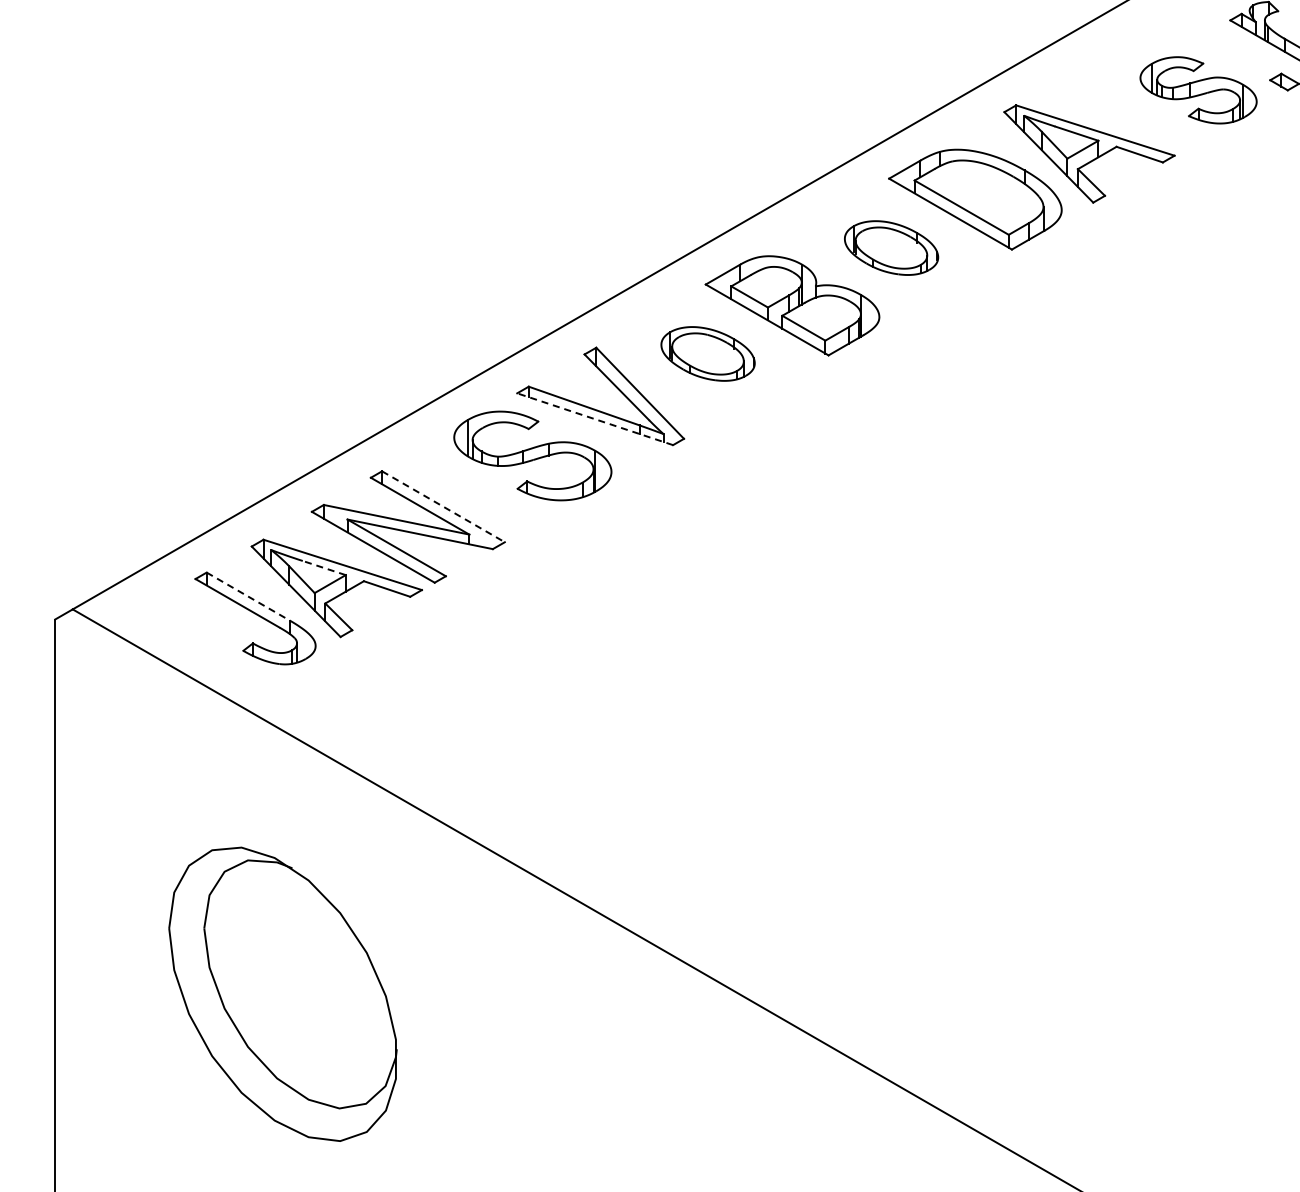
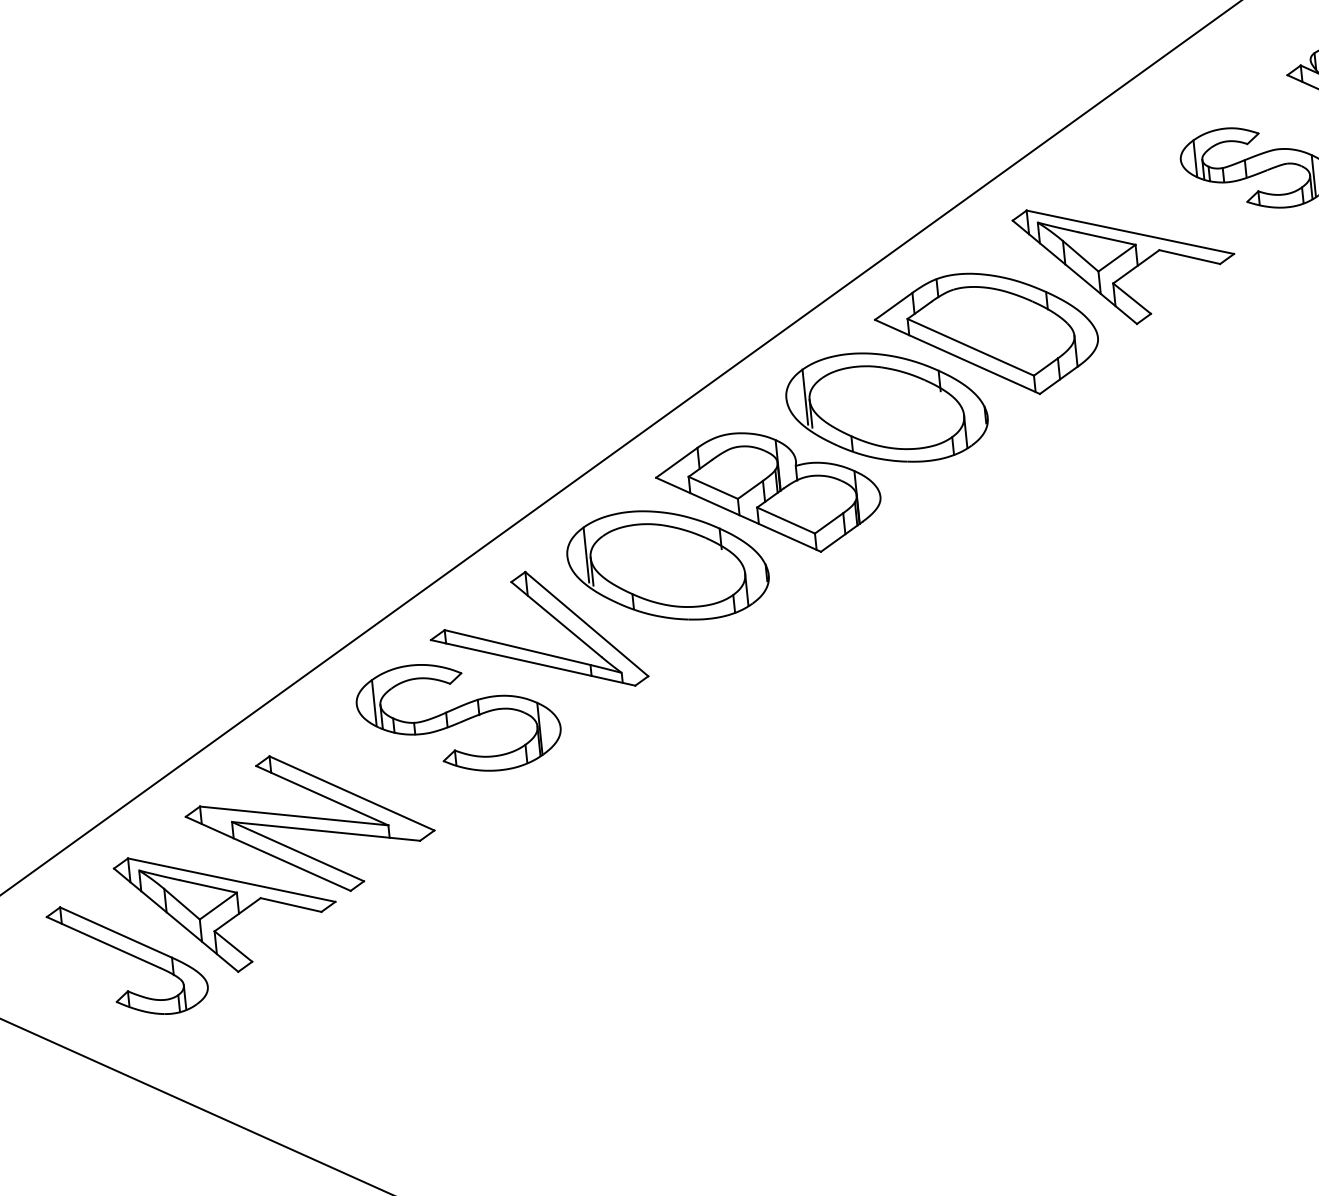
part: (891, 247) -> (886, 406), size x1.67
part: (707, 353) -> (667, 565), size x1.67
line: (594, 419) -> (532, 663), dashed -> solid
line: (443, 506) -> (352, 793), dashed -> solid
line: (324, 568) -> (209, 887), dashed -> solid
line: (248, 596) -> (116, 932), dashed -> solid

